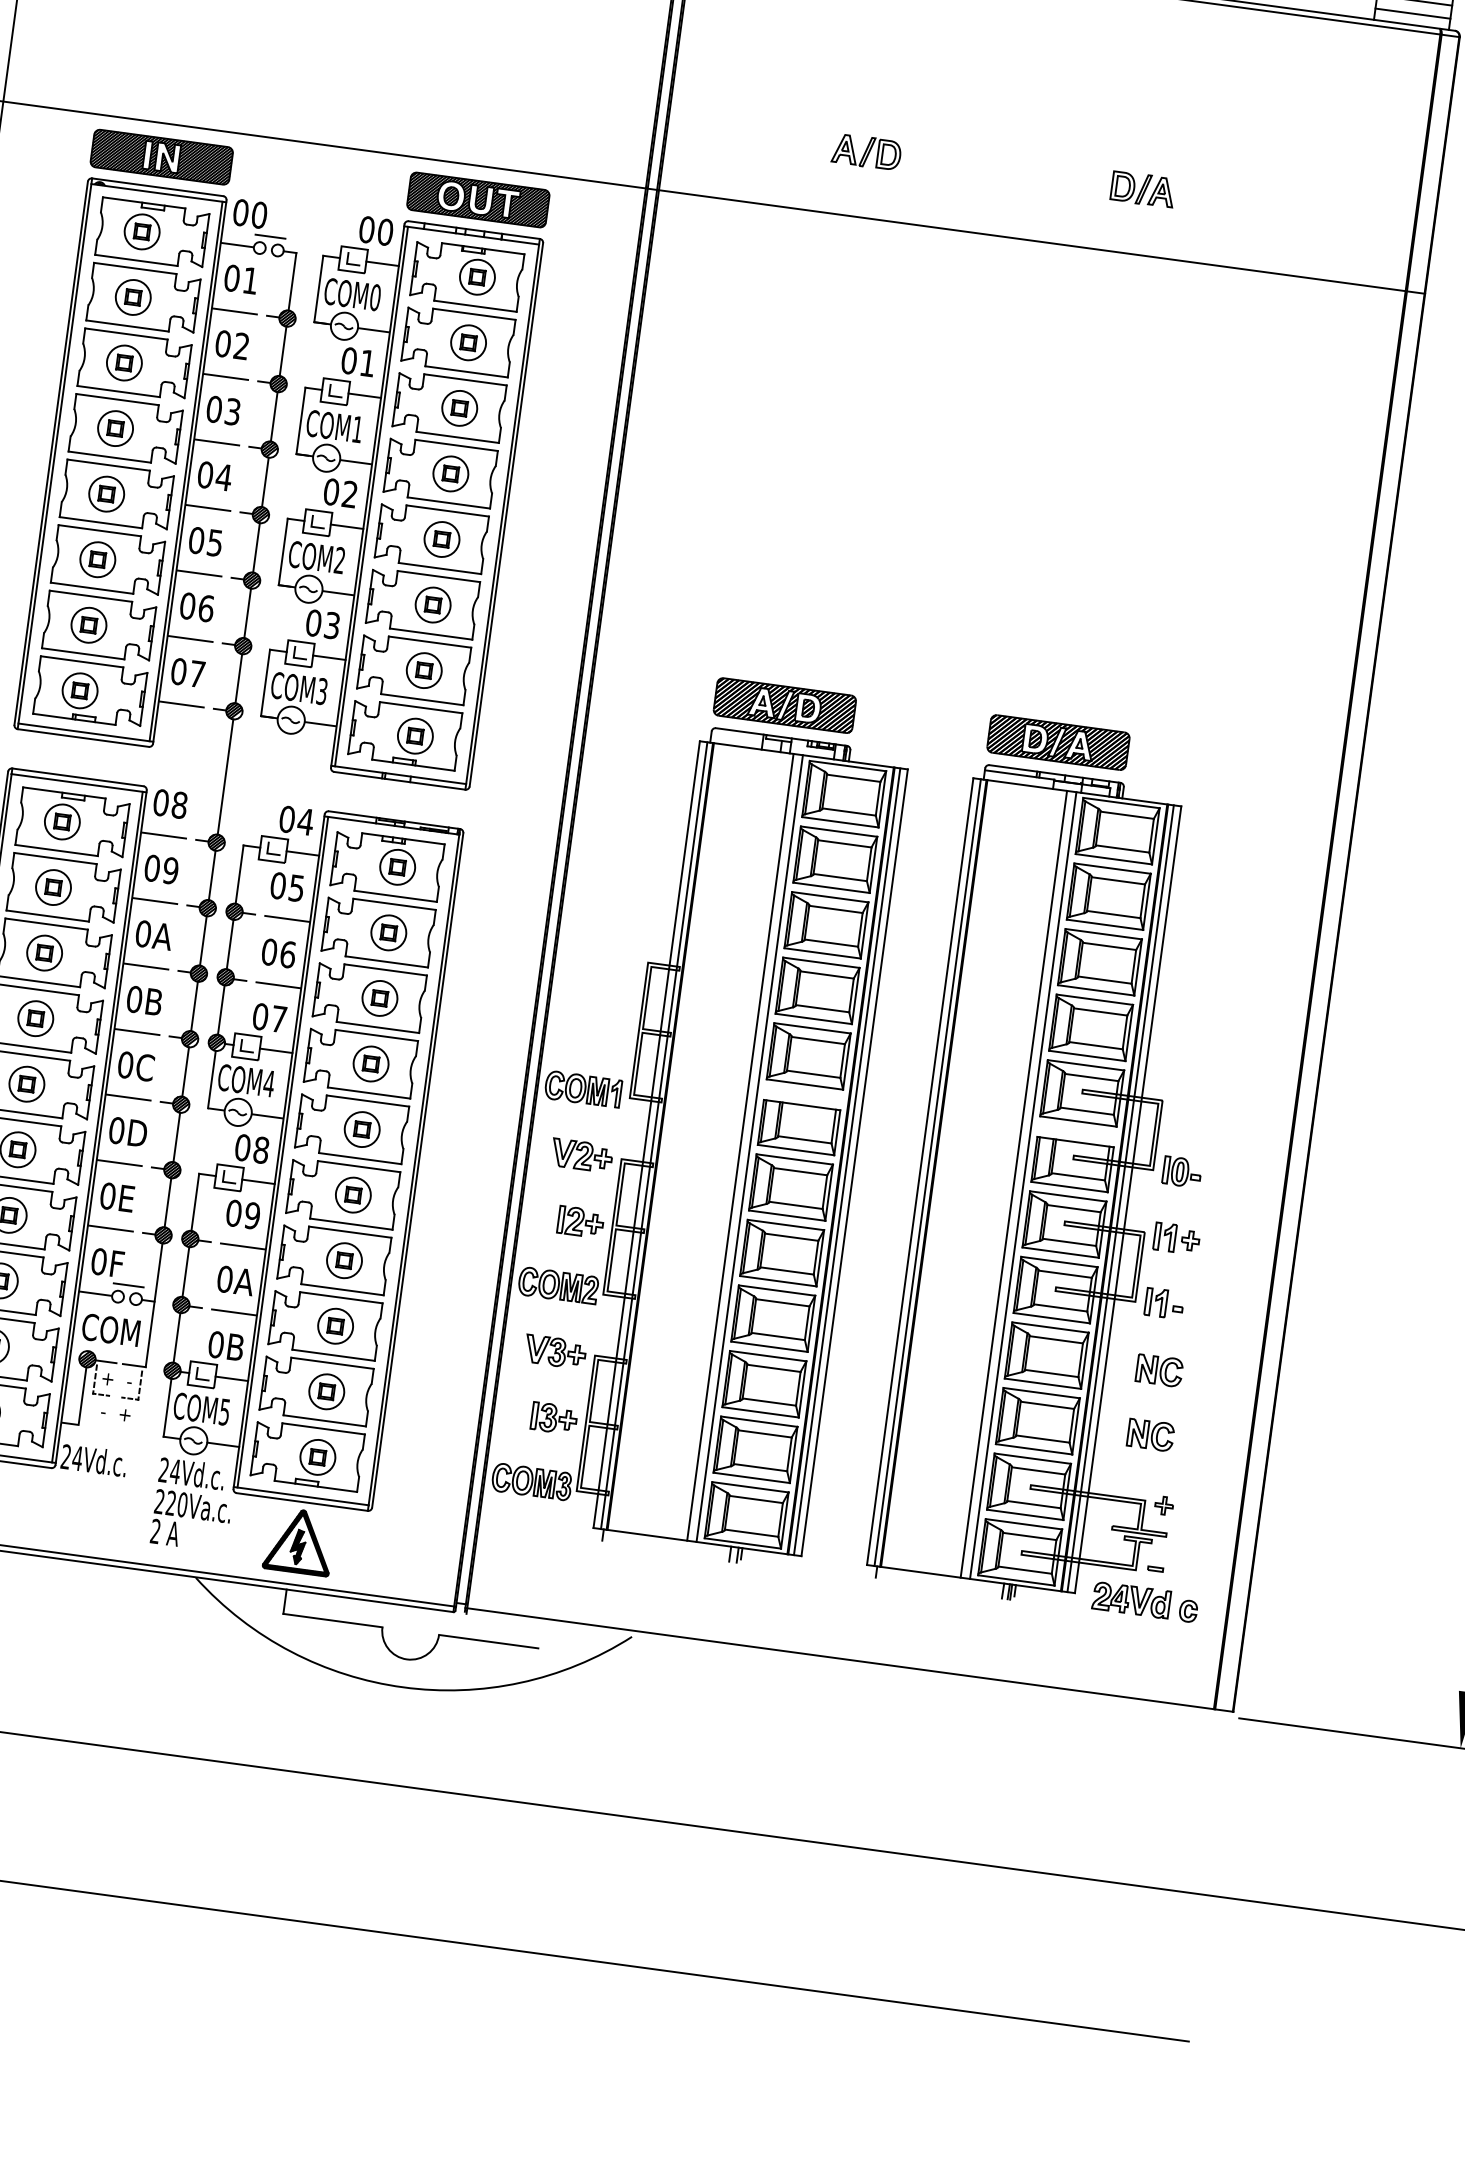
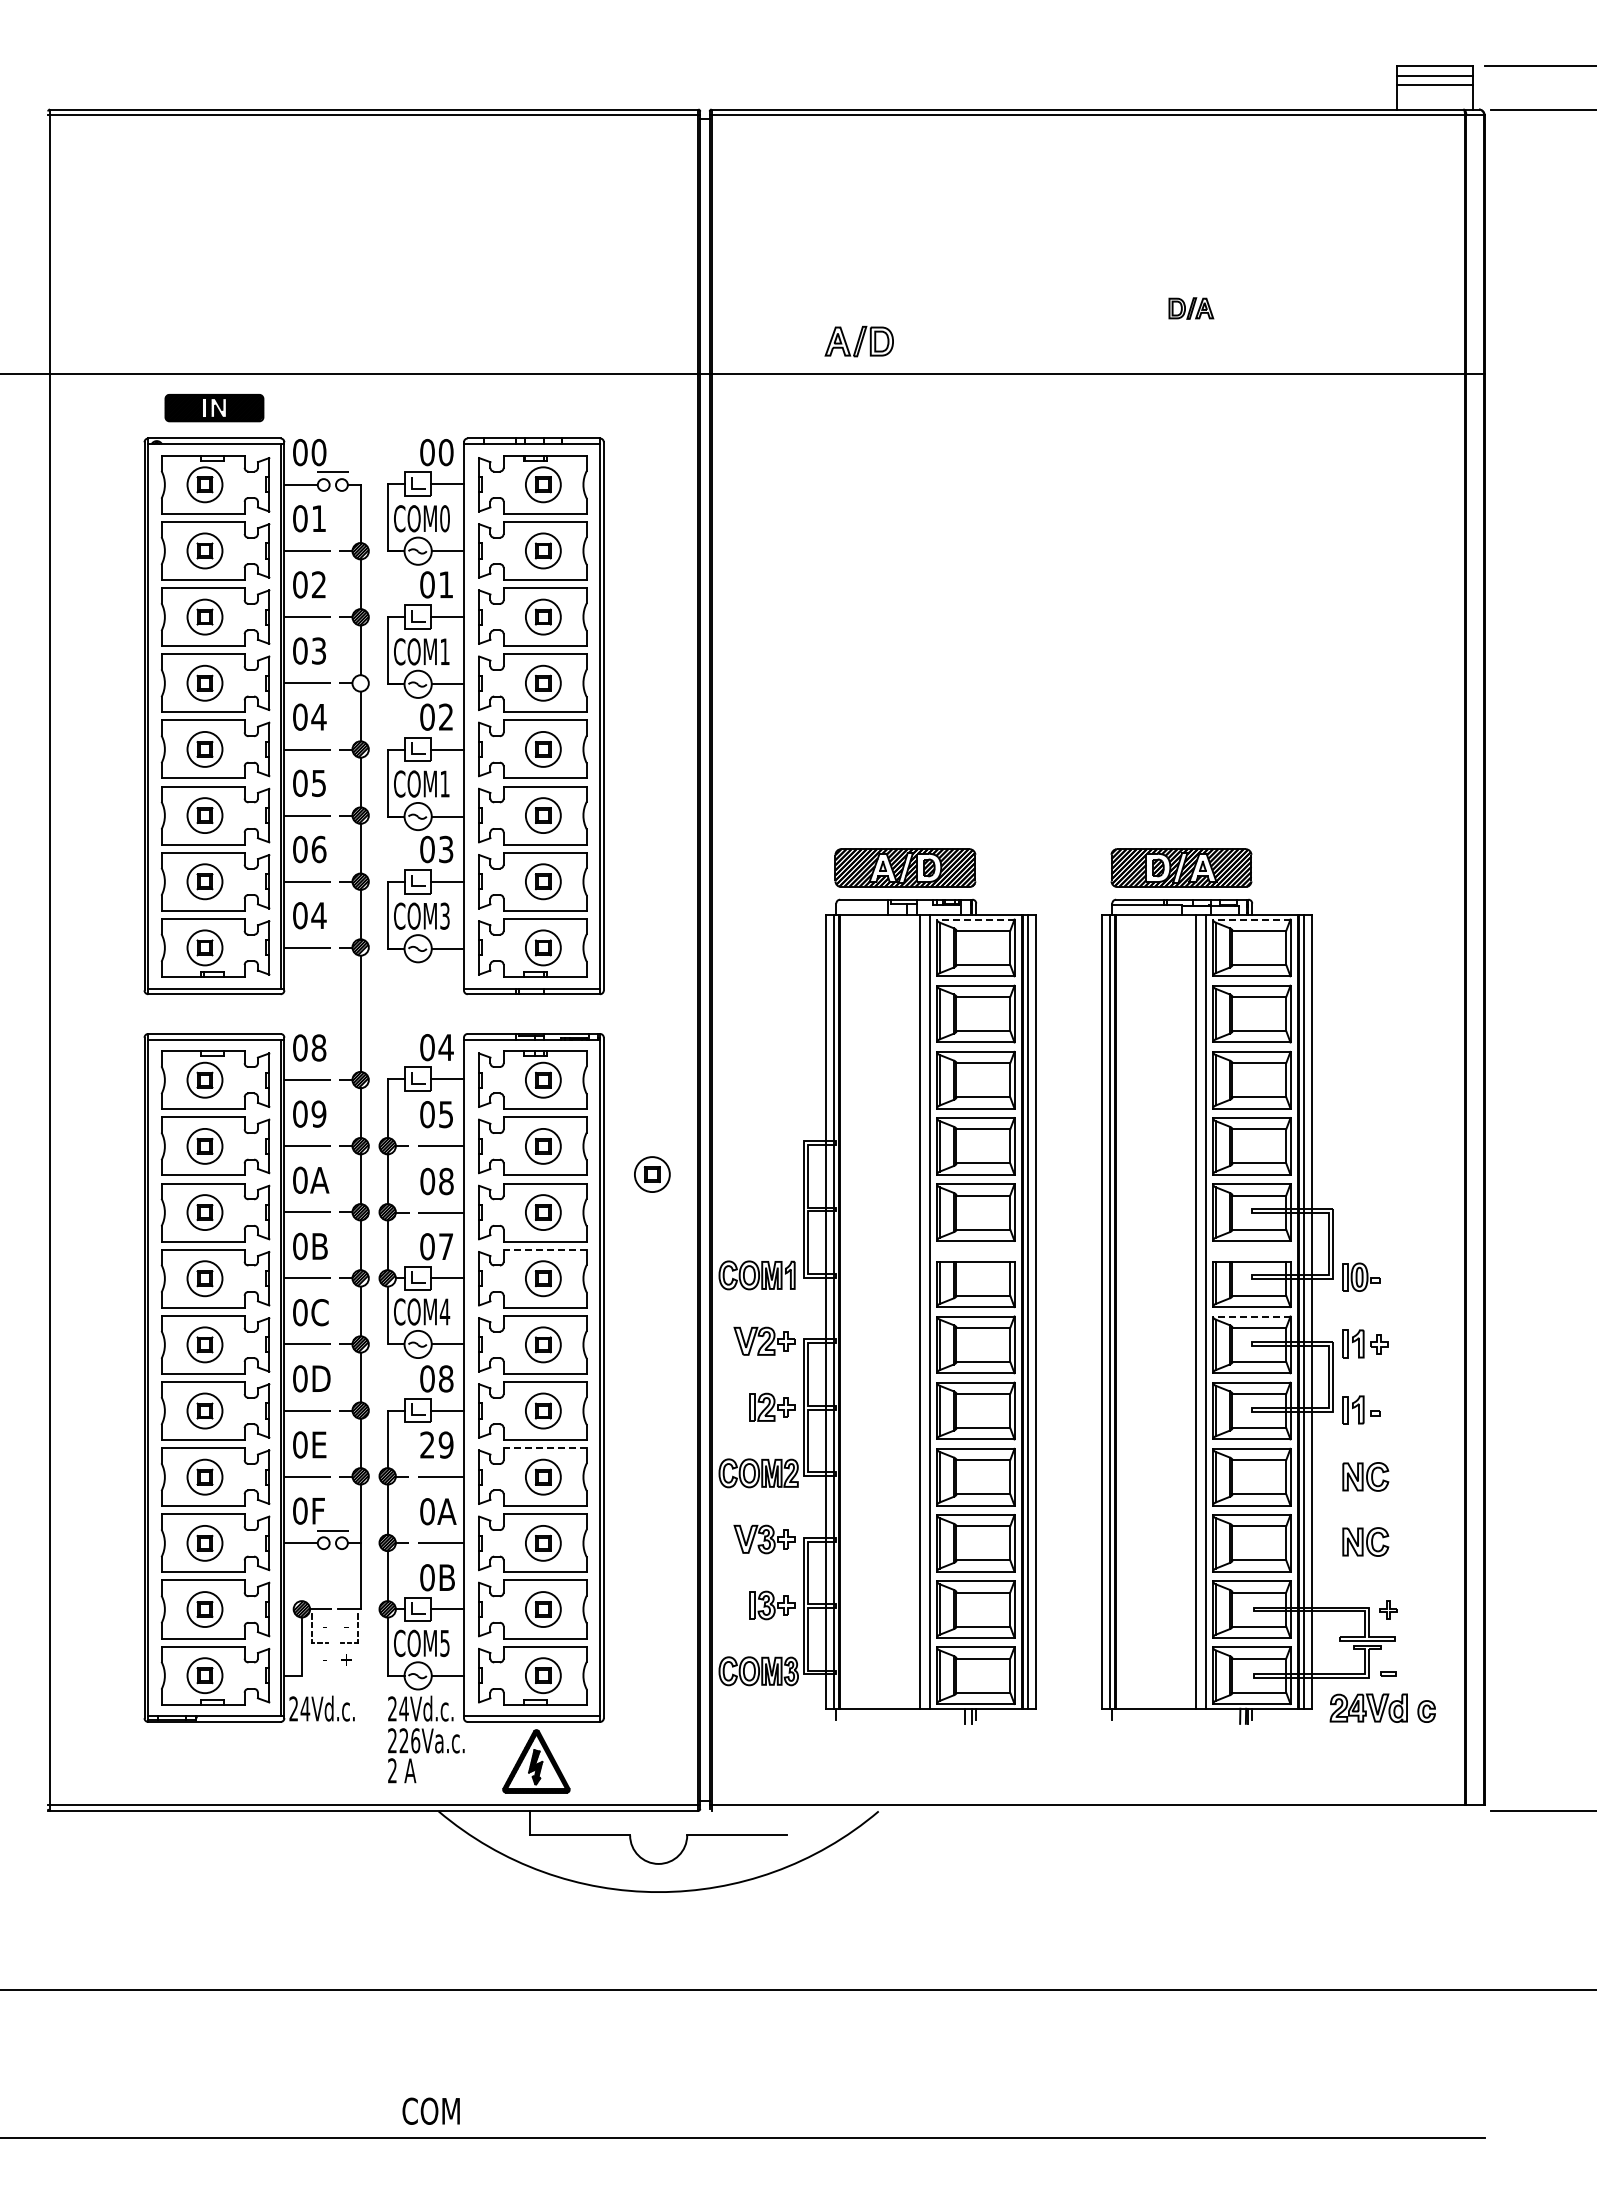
line: (1412, 13) -> (1434, 98), removed
part: (865, 151) -> (858, 341), moved
part: (161, 156) -> (214, 407), size x0.7
part: (1143, 189) -> (1191, 308), size x0.7
part: (478, 199) -> (533, 407), removed
hatch: (269, 449) -> (360, 683), removed
line: (371, 496) -> (467, 716), removed
text: (339, 560) -> (444, 783), COM2 -> COM1
text: (196, 673) -> (318, 915), 07 -> 04
line: (848, 766) -> (976, 919), solid -> dashed
line: (1121, 803) -> (1252, 919), solid -> dashed
text: (288, 953) -> (446, 1180), 06 -> 08
part: (493, 975) -> (652, 1174), added
line: (377, 1035) -> (545, 1249), solid -> dashed
line: (282, 1151) -> (467, 1377), removed
line: (1068, 1196) -> (1252, 1316), solid -> dashed
text: (234, 1212) -> (427, 1444), 09 -> 29
line: (350, 1232) -> (545, 1448), solid -> dashed
text: (110, 1329) -> (430, 2110), moved
text: (107, 1379) -> (324, 1626), + -> -
text: (182, 1504) -> (415, 1740), 220Va.c. -> 226Va.c.

